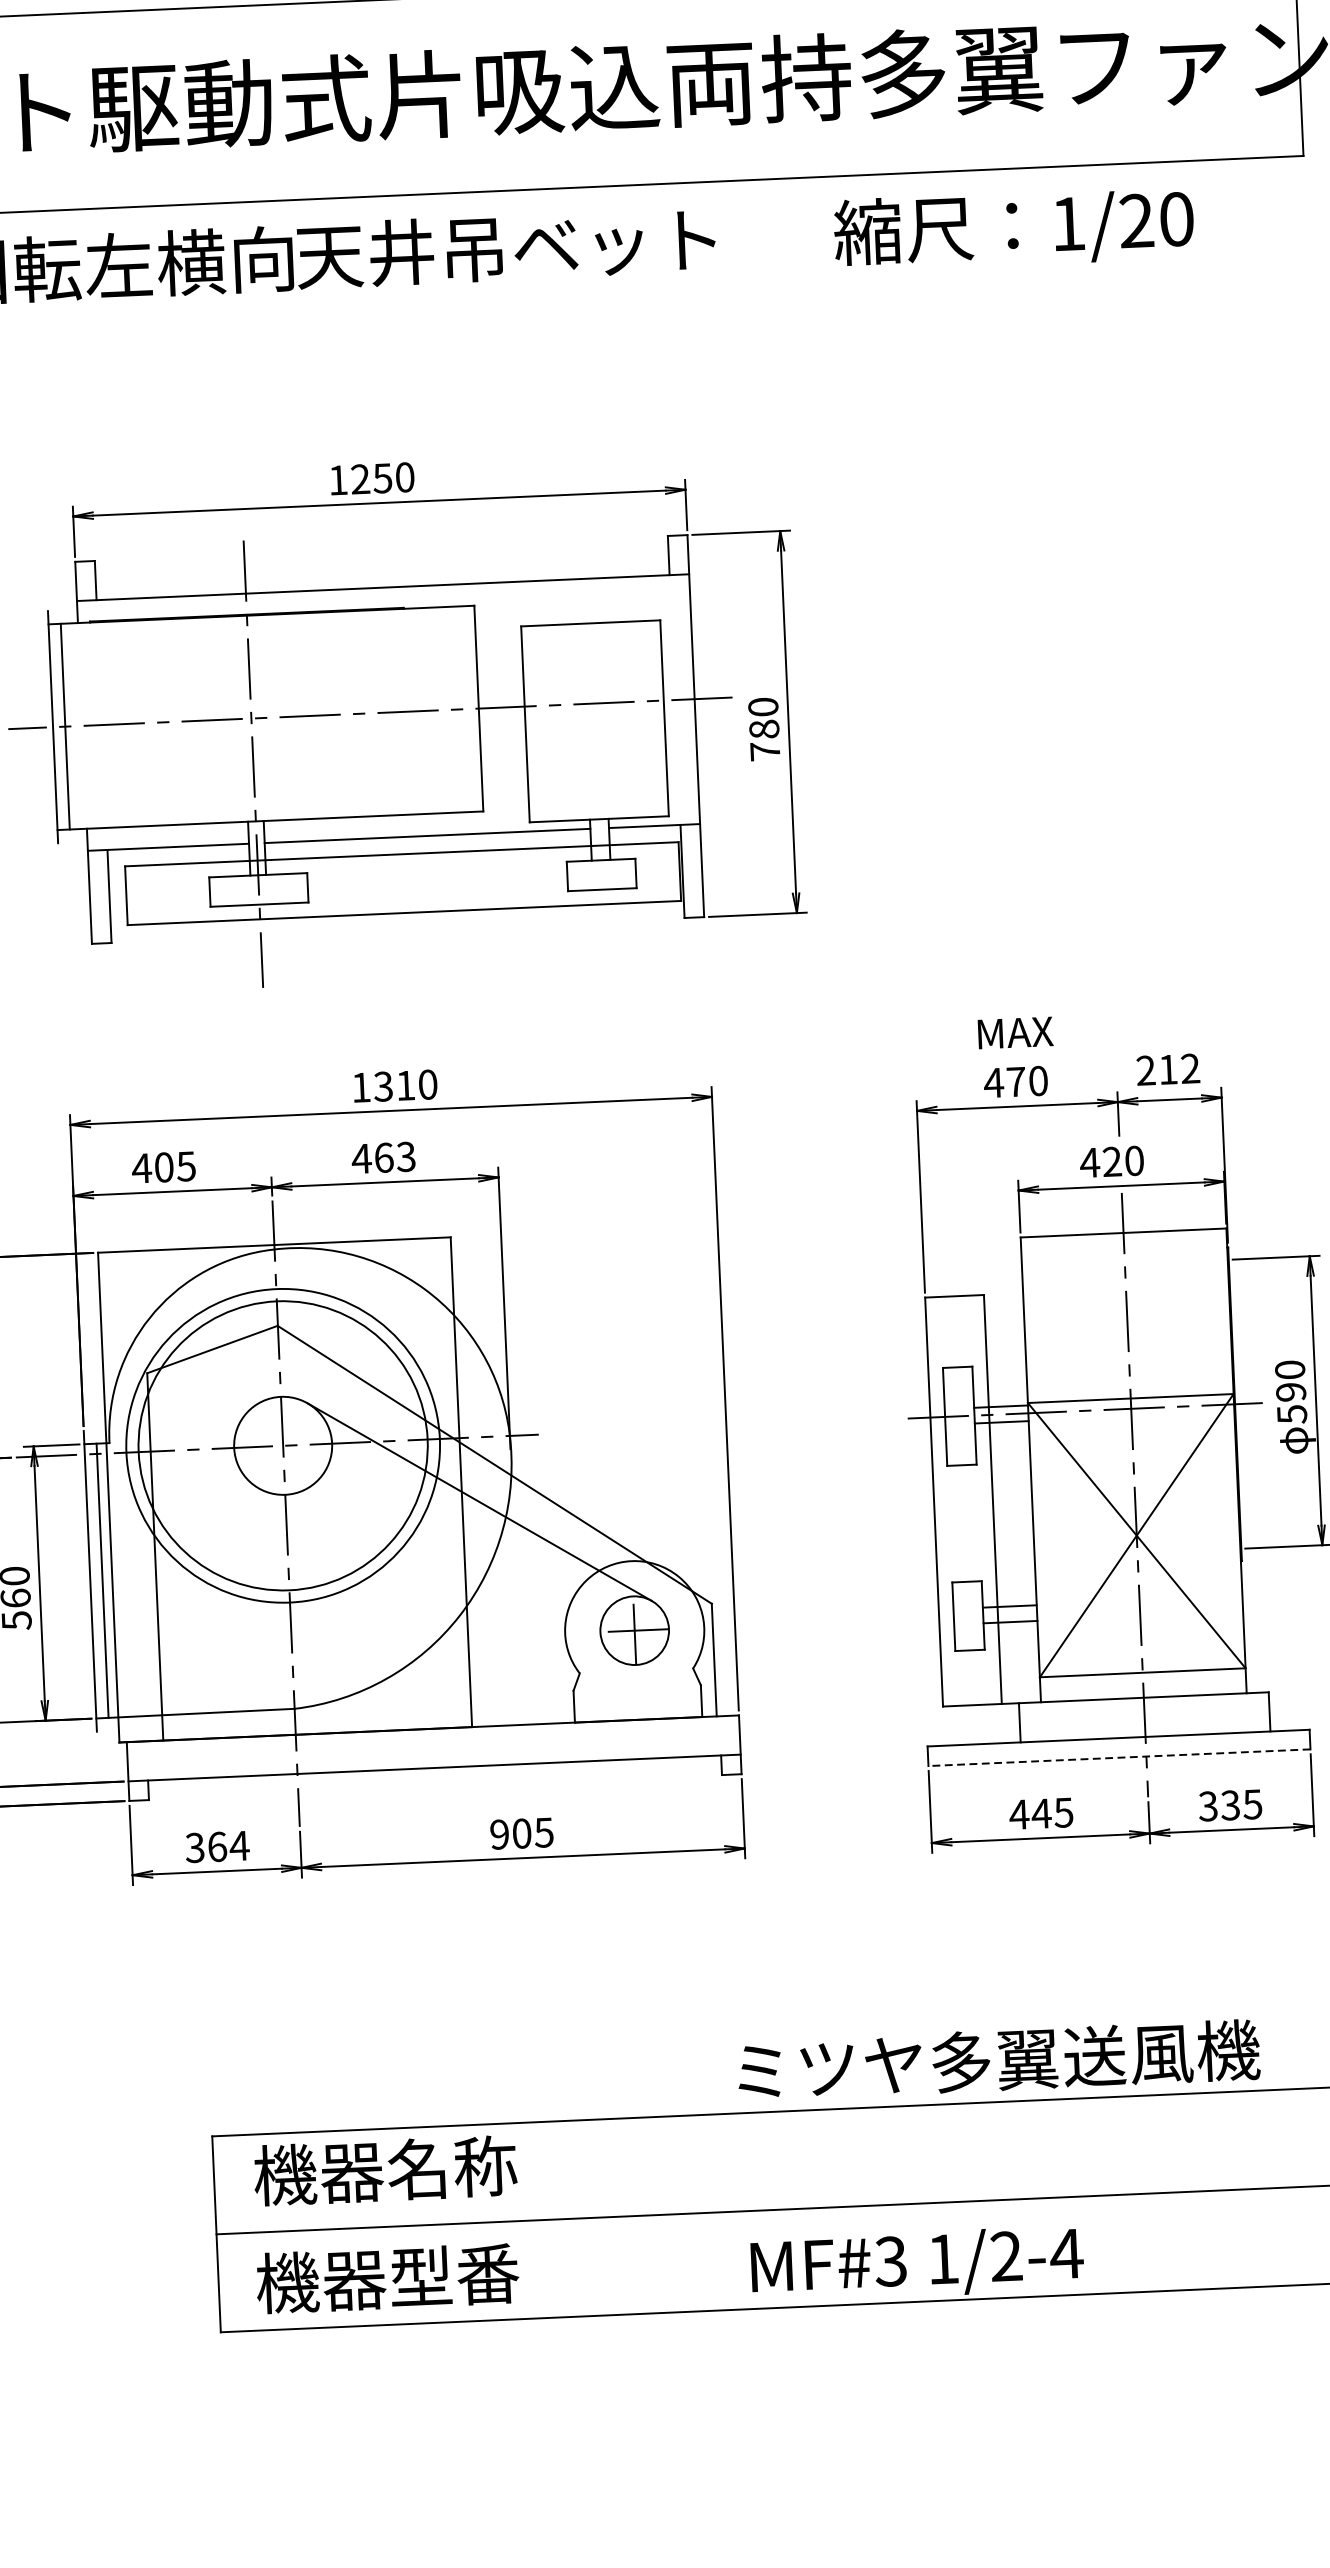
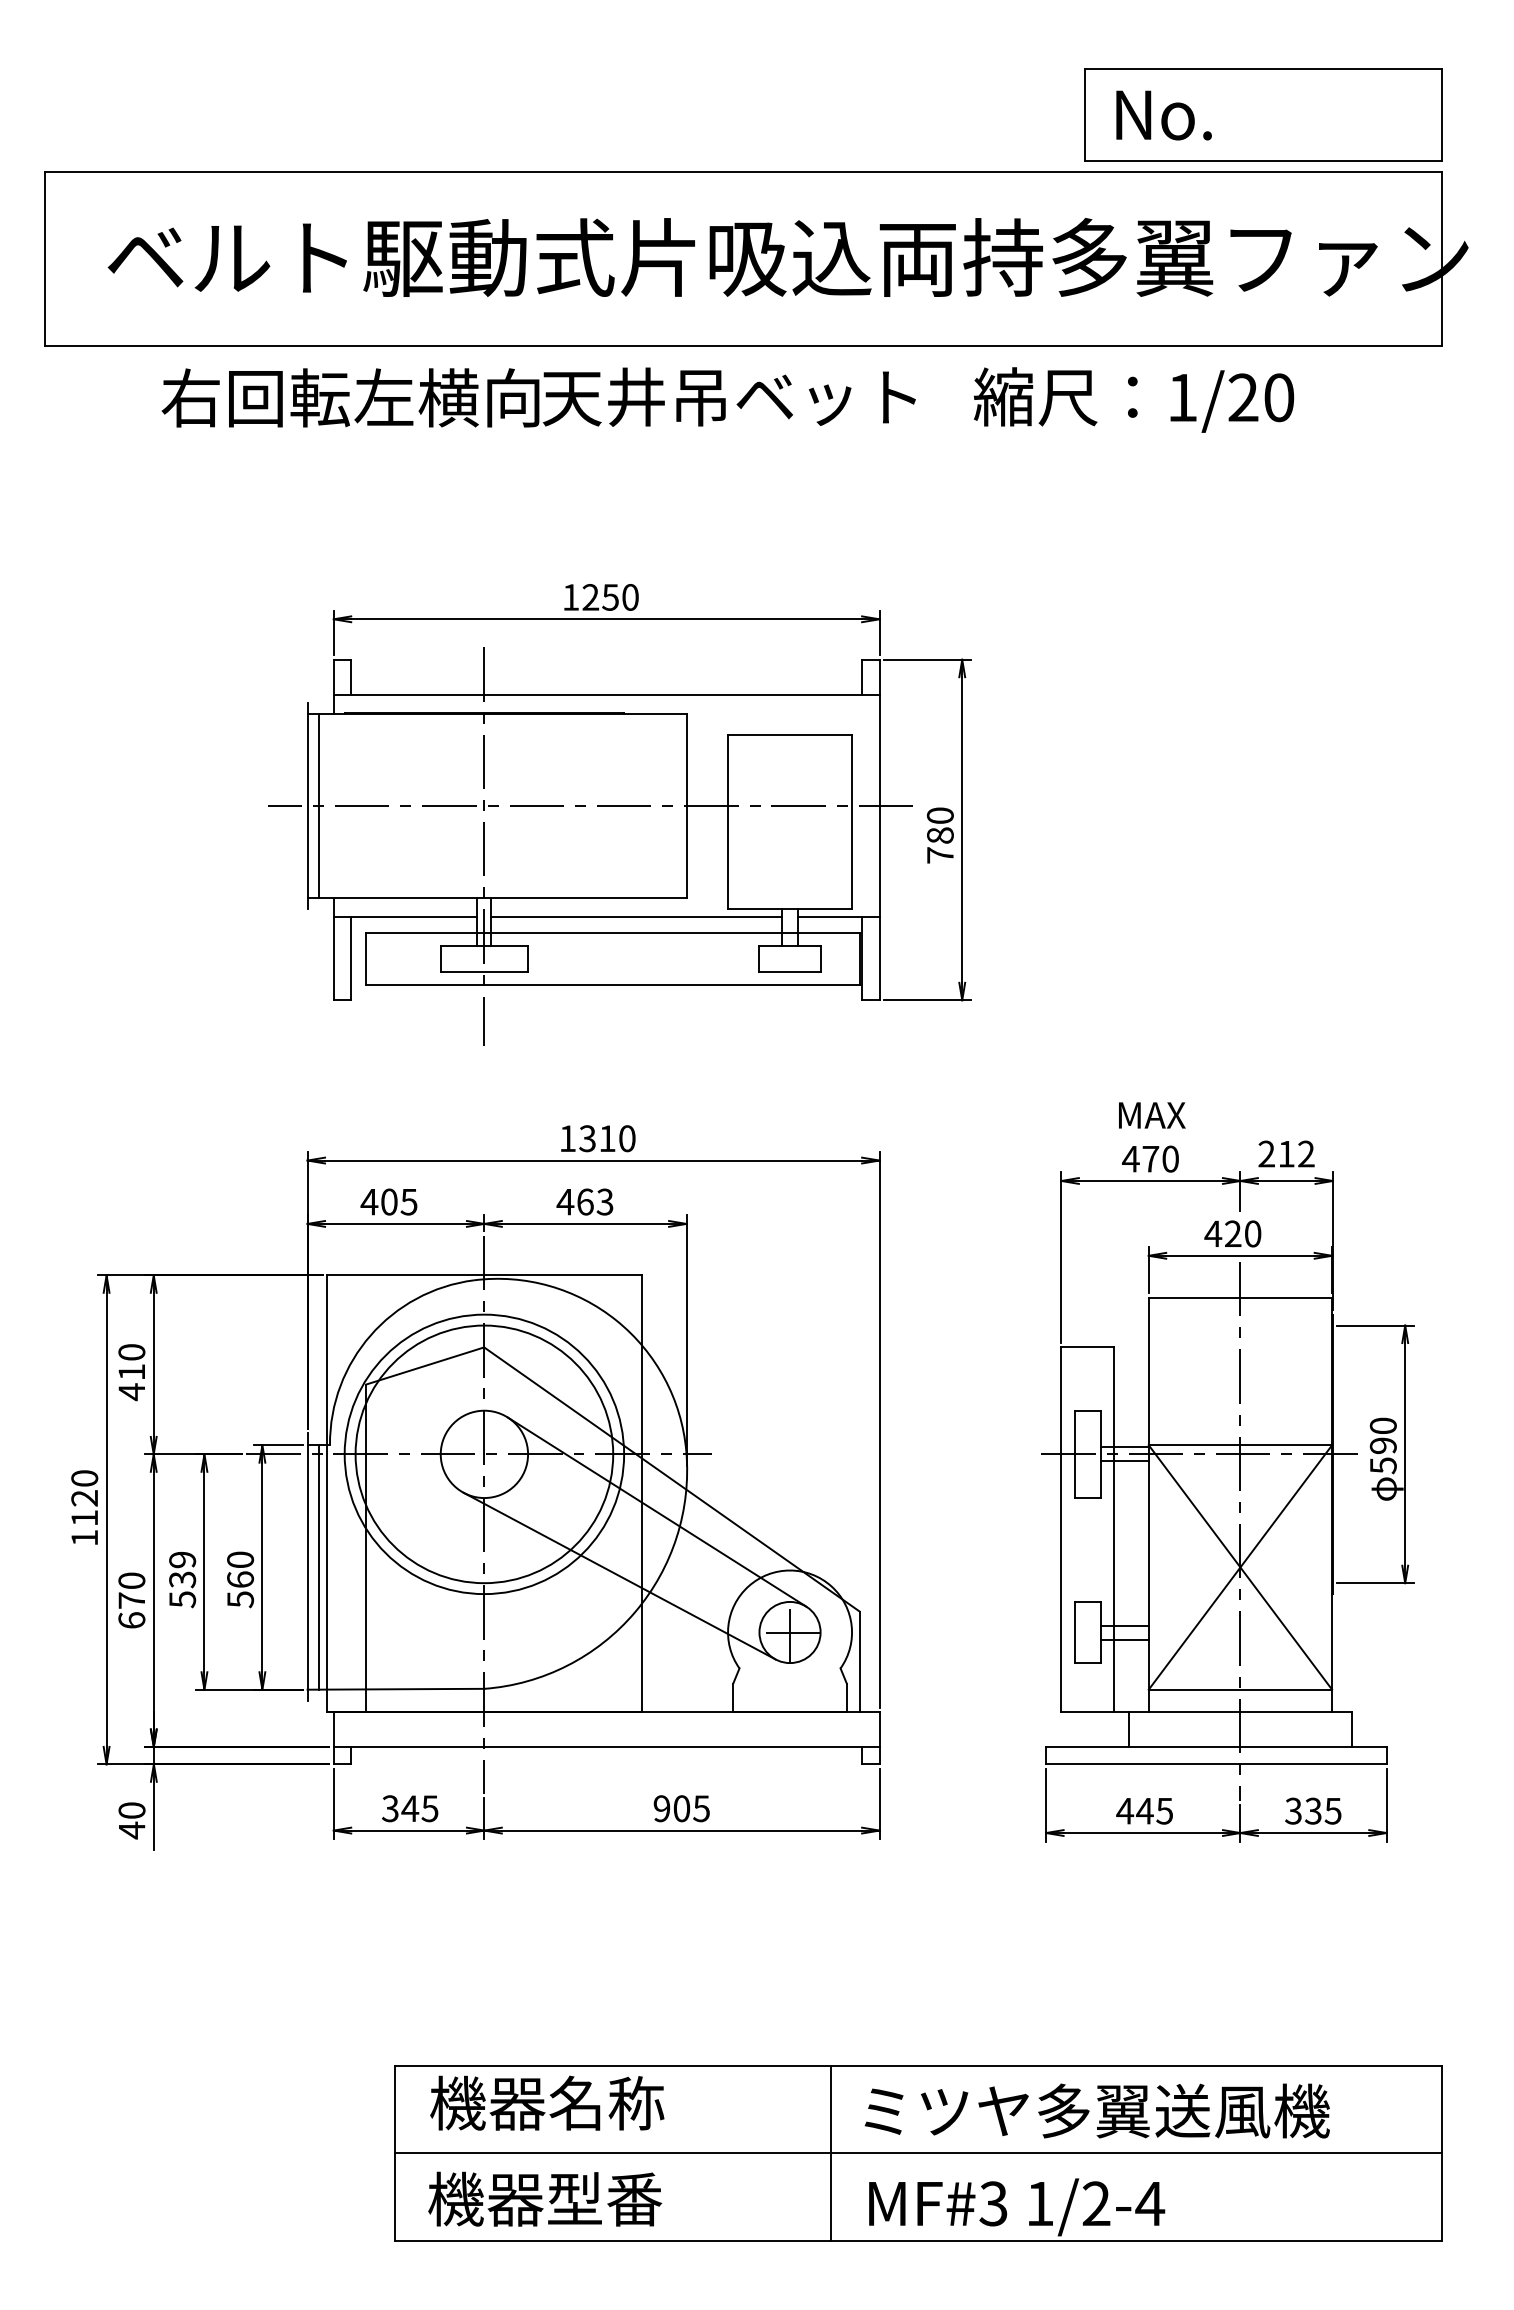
text: (1013, 228) -> (1133, 399), moved
line: (440, 1575) -> (619, 1575), added
line: (1118, 1757) -> (1215, 1764), dashed -> solid
text: (228, 1846) -> (420, 1808), 364 -> 345
text: (997, 2059) -> (1096, 2110), moved
line: (706, 2213) -> (831, 2153), added

